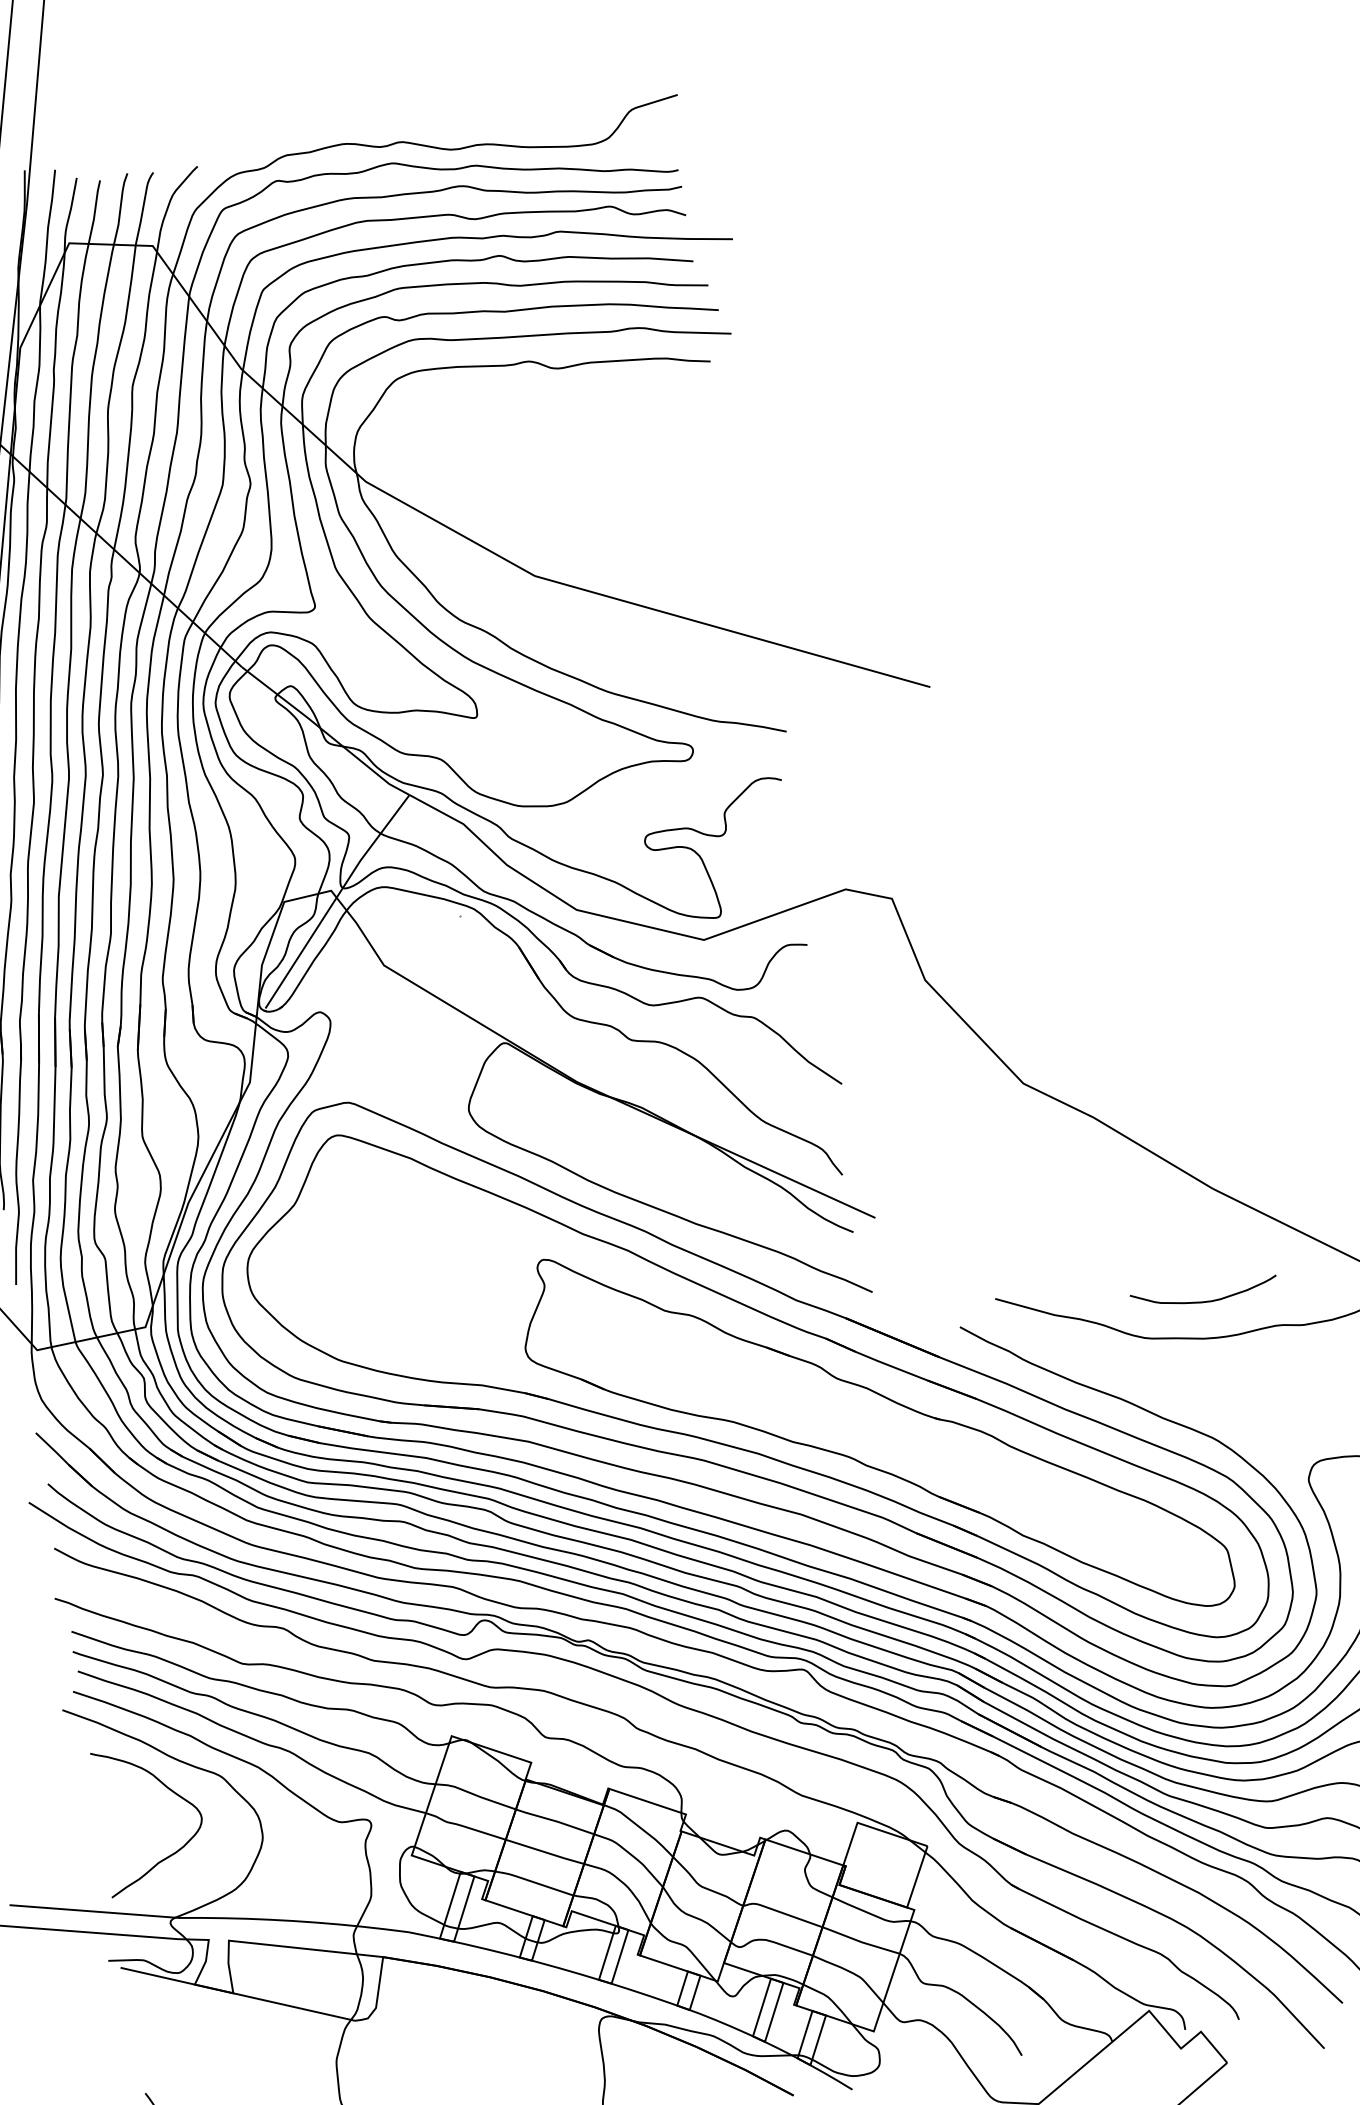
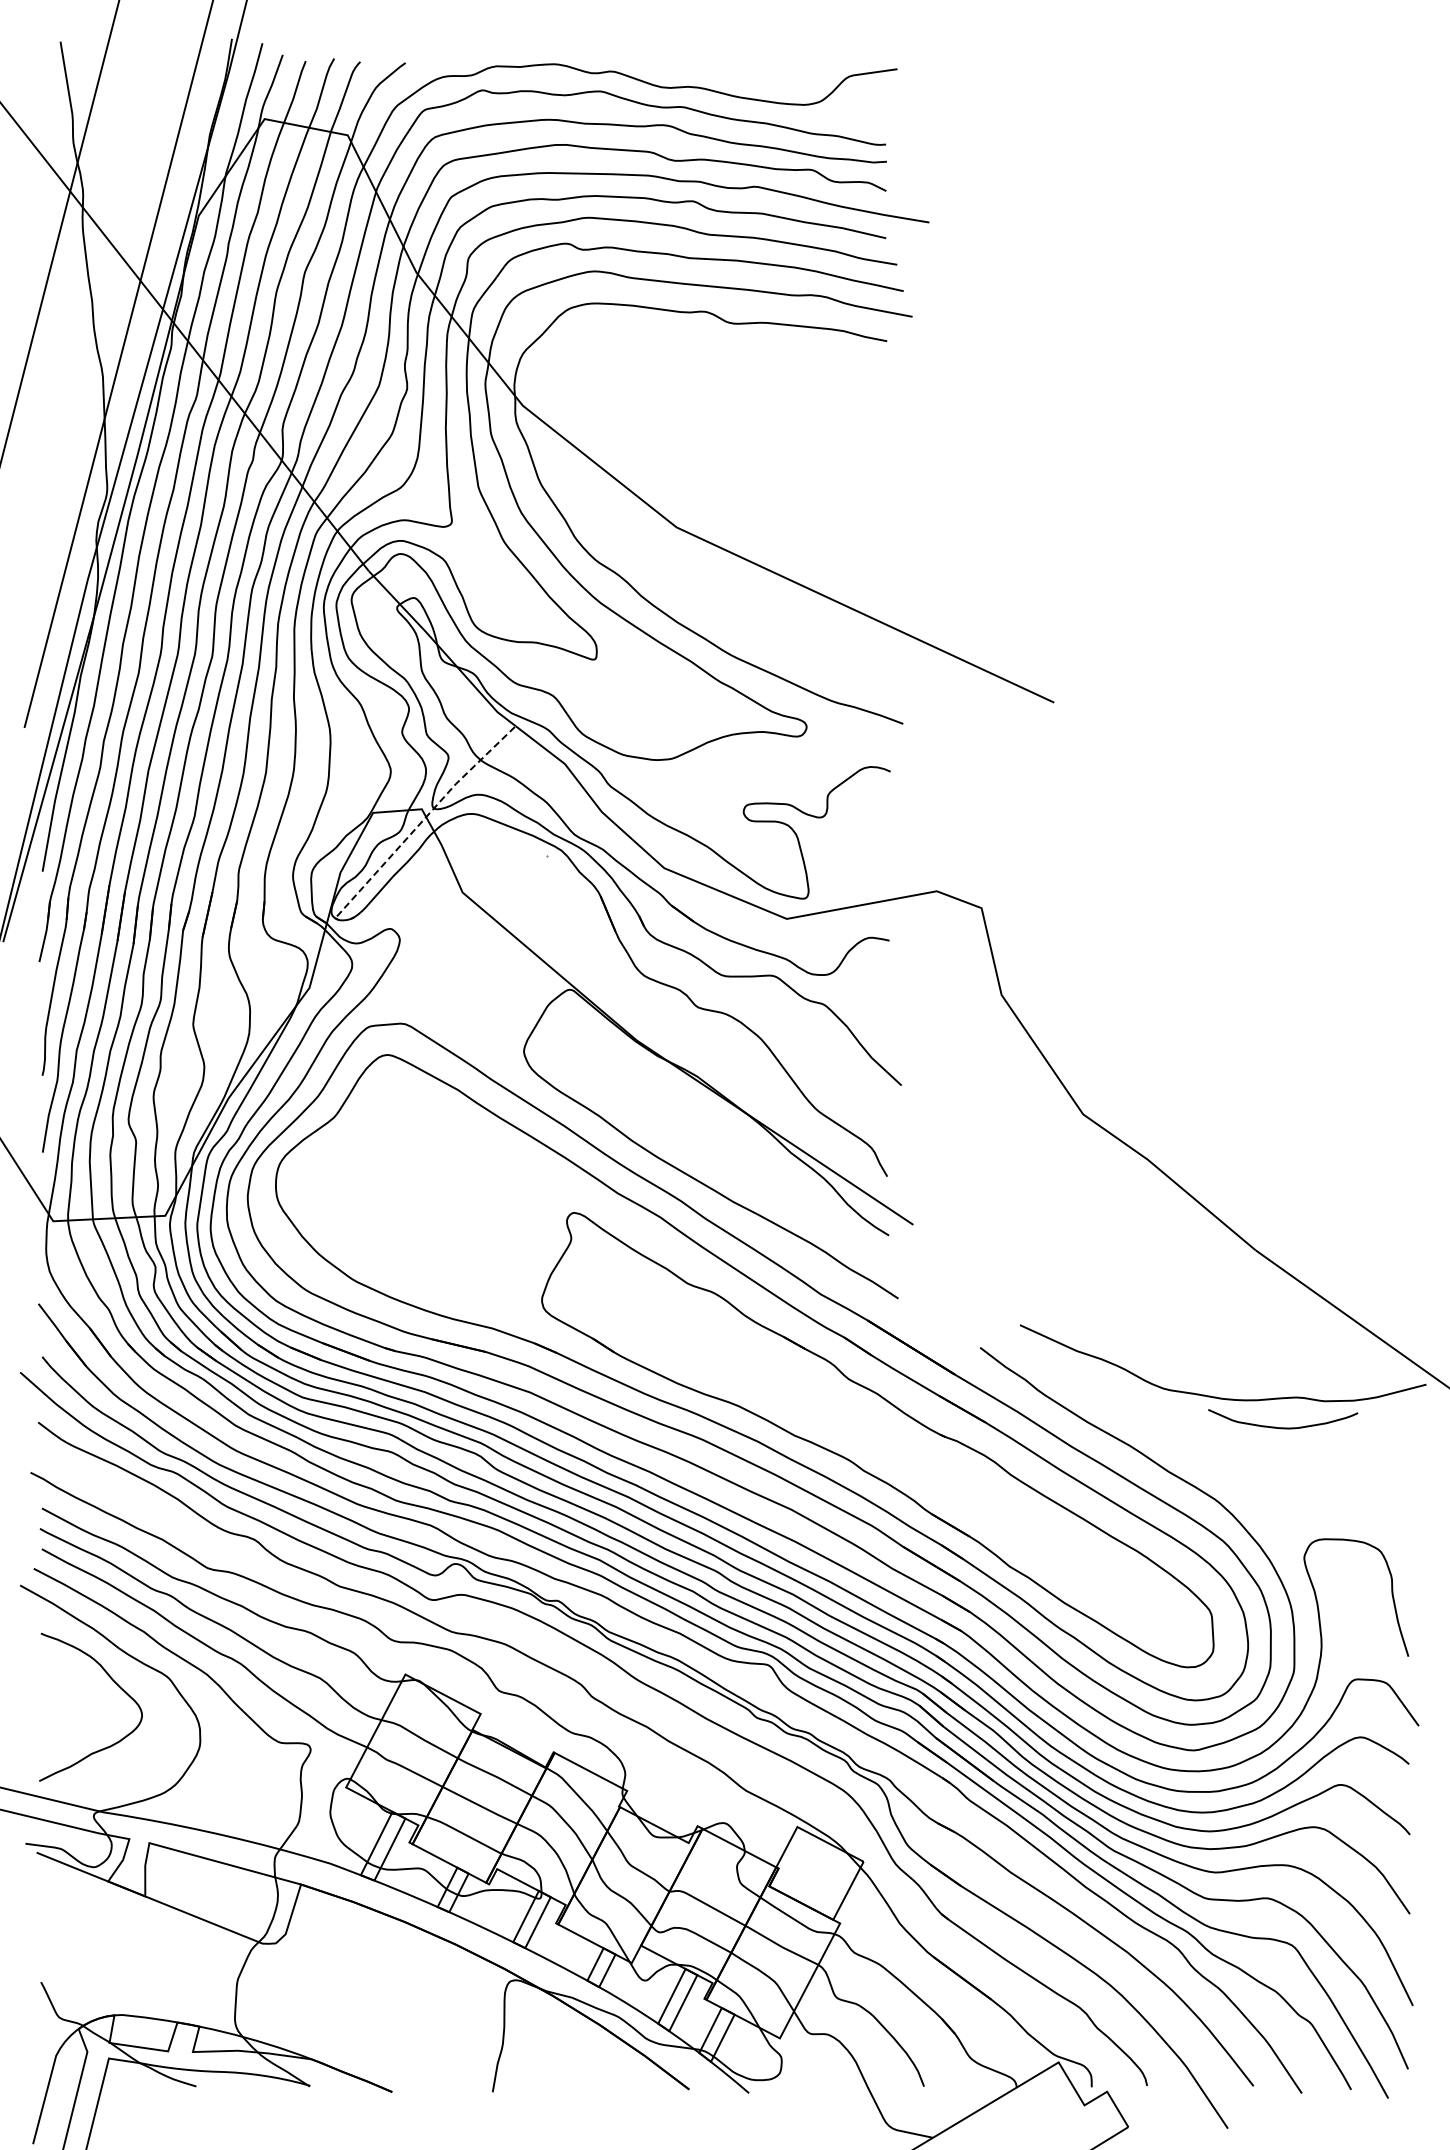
line: (335, 899) -> (424, 818), solid -> dashed
curve: (1205, 1301) -> (1283, 1427), moved

